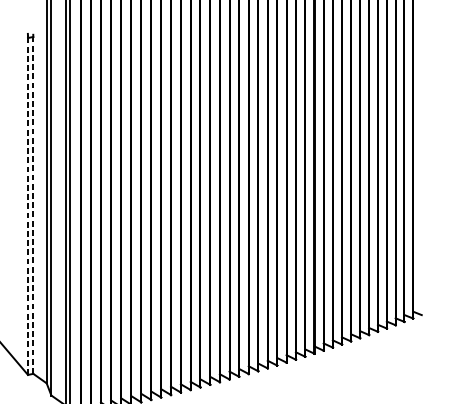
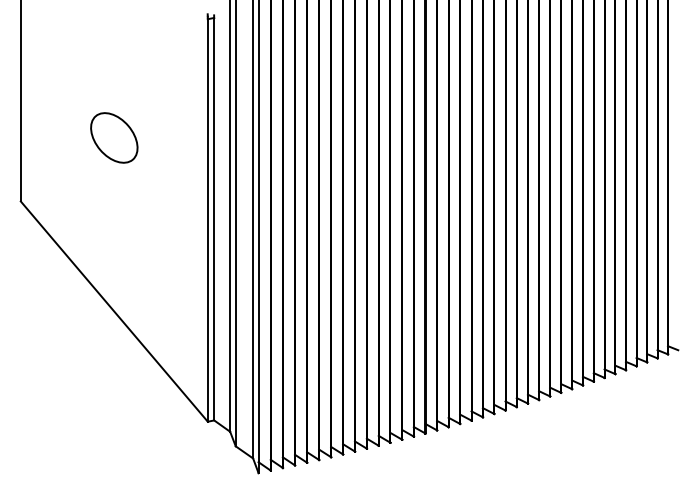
line: (33, 204) -> (214, 218), dashed -> solid
line: (27, 205) -> (207, 219), dashed -> solid

